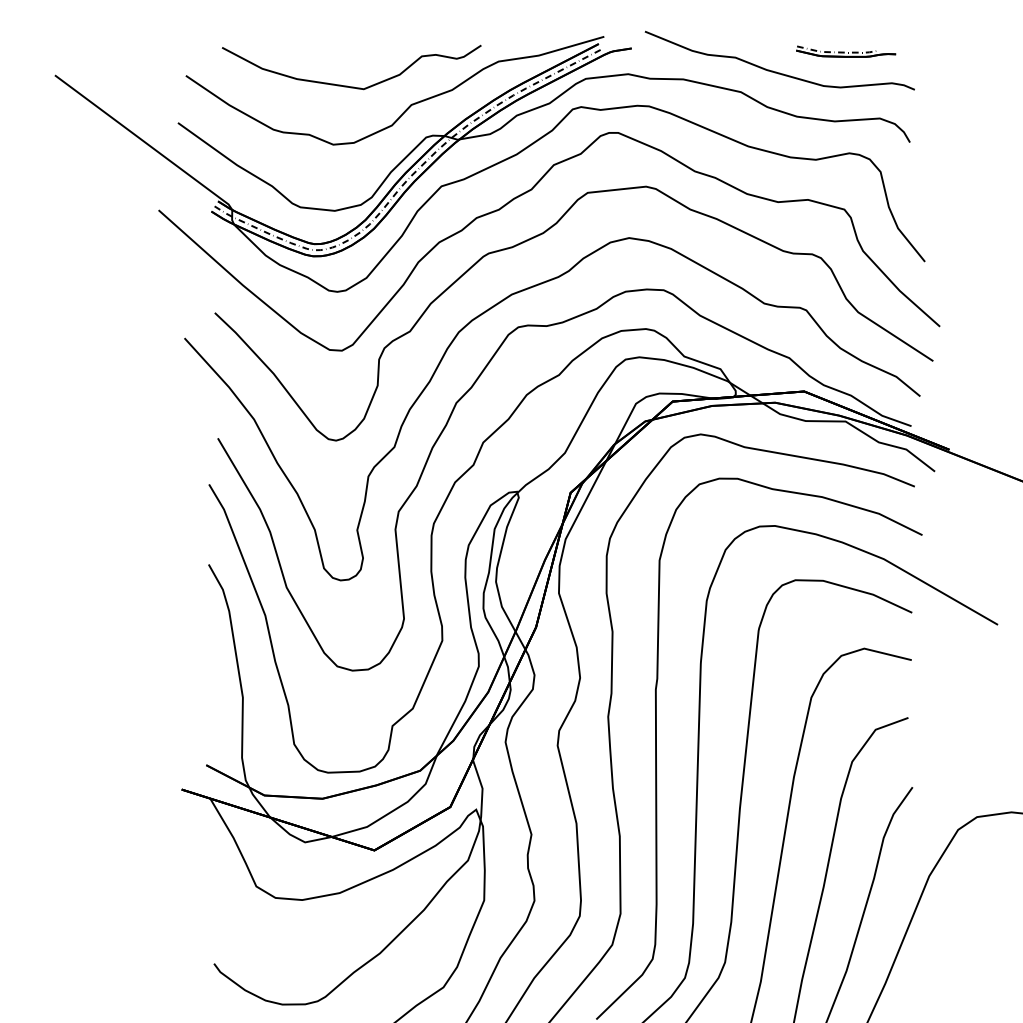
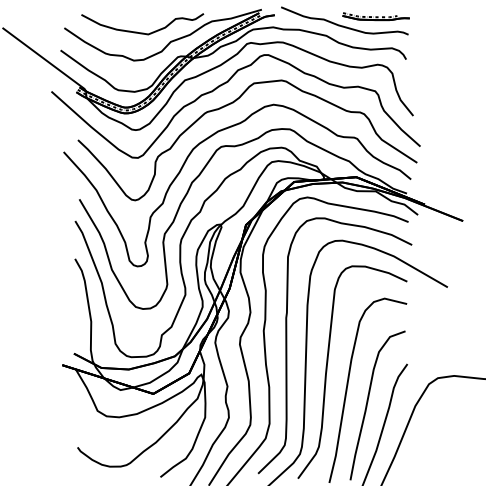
part: (844, 51) -> (375, 16), size x1.43

